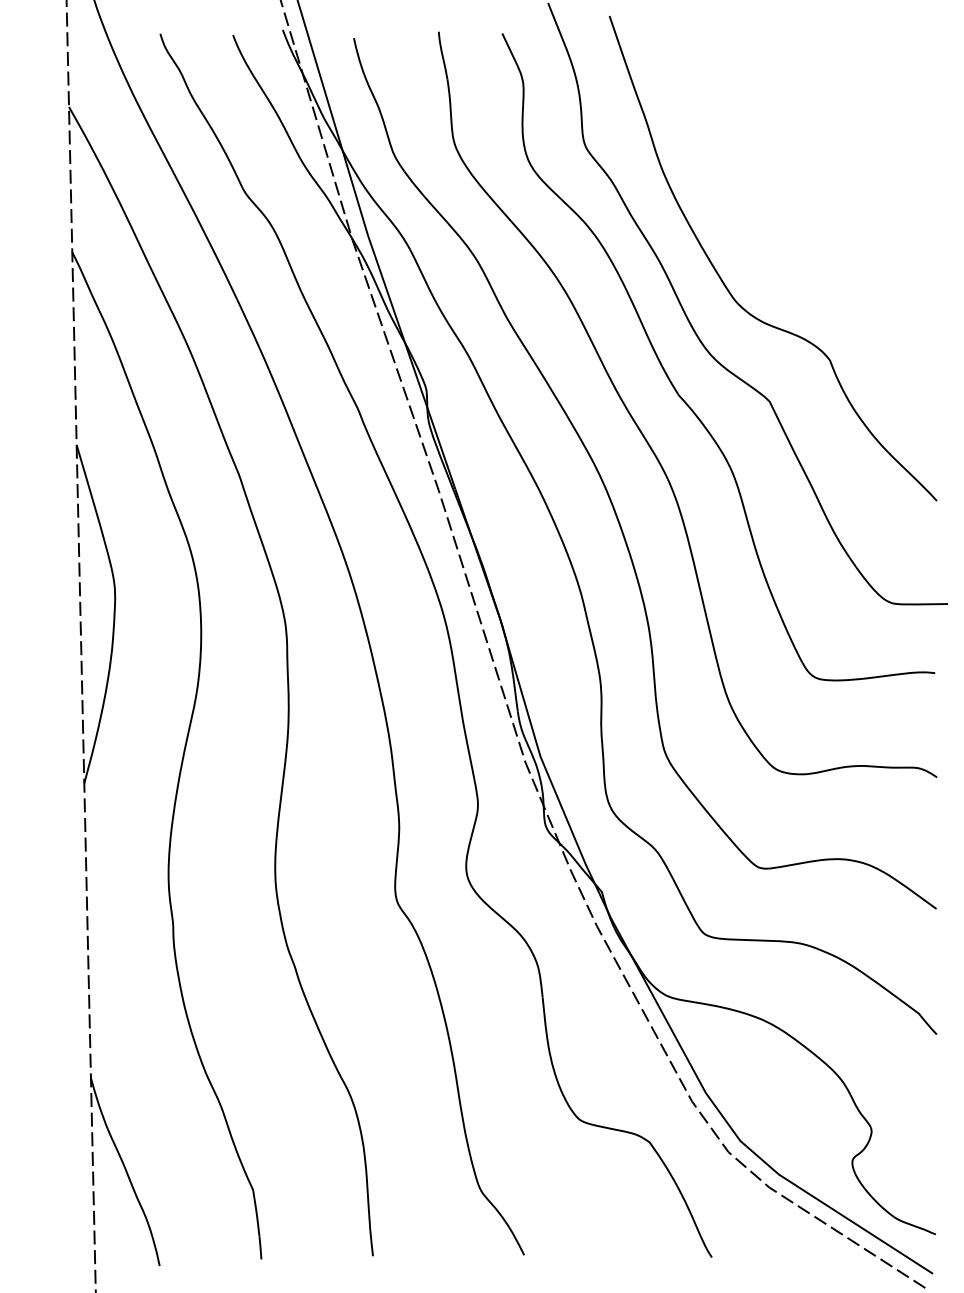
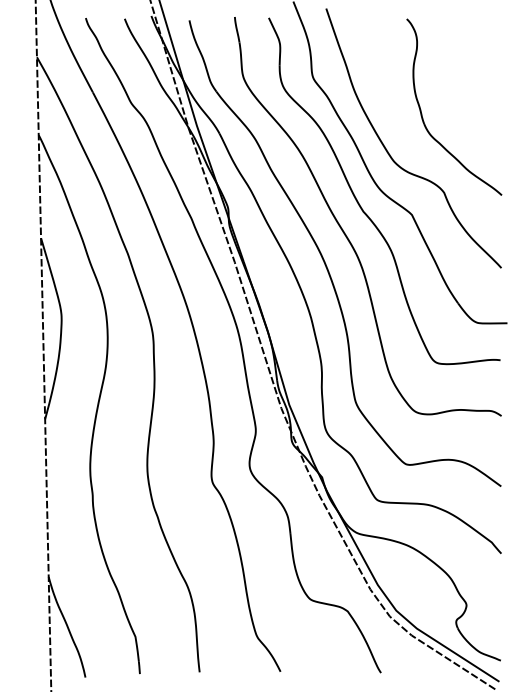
part: (789, 212) -> (422, 113), added

